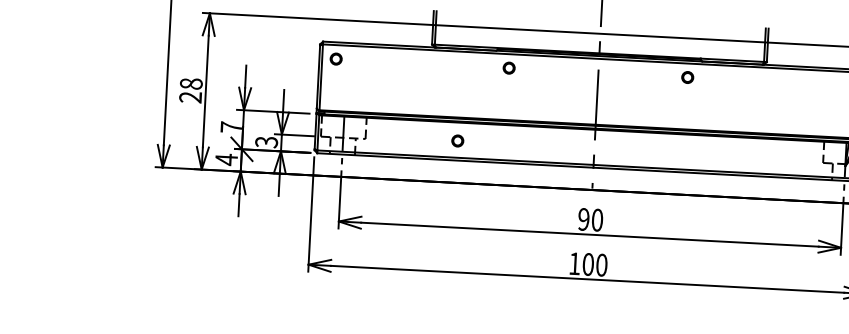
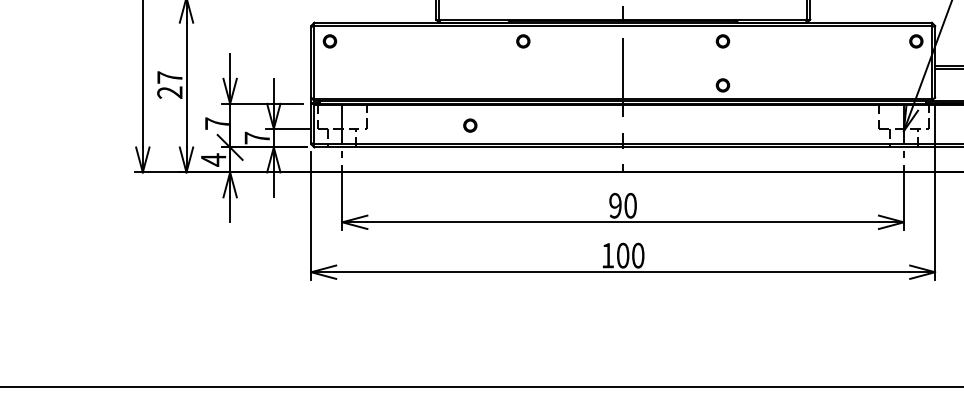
text: (190, 83) -> (169, 77), 28 -> 27
part: (685, 116) -> (722, 85), added
text: (266, 141) -> (257, 137), 3 -> 7

